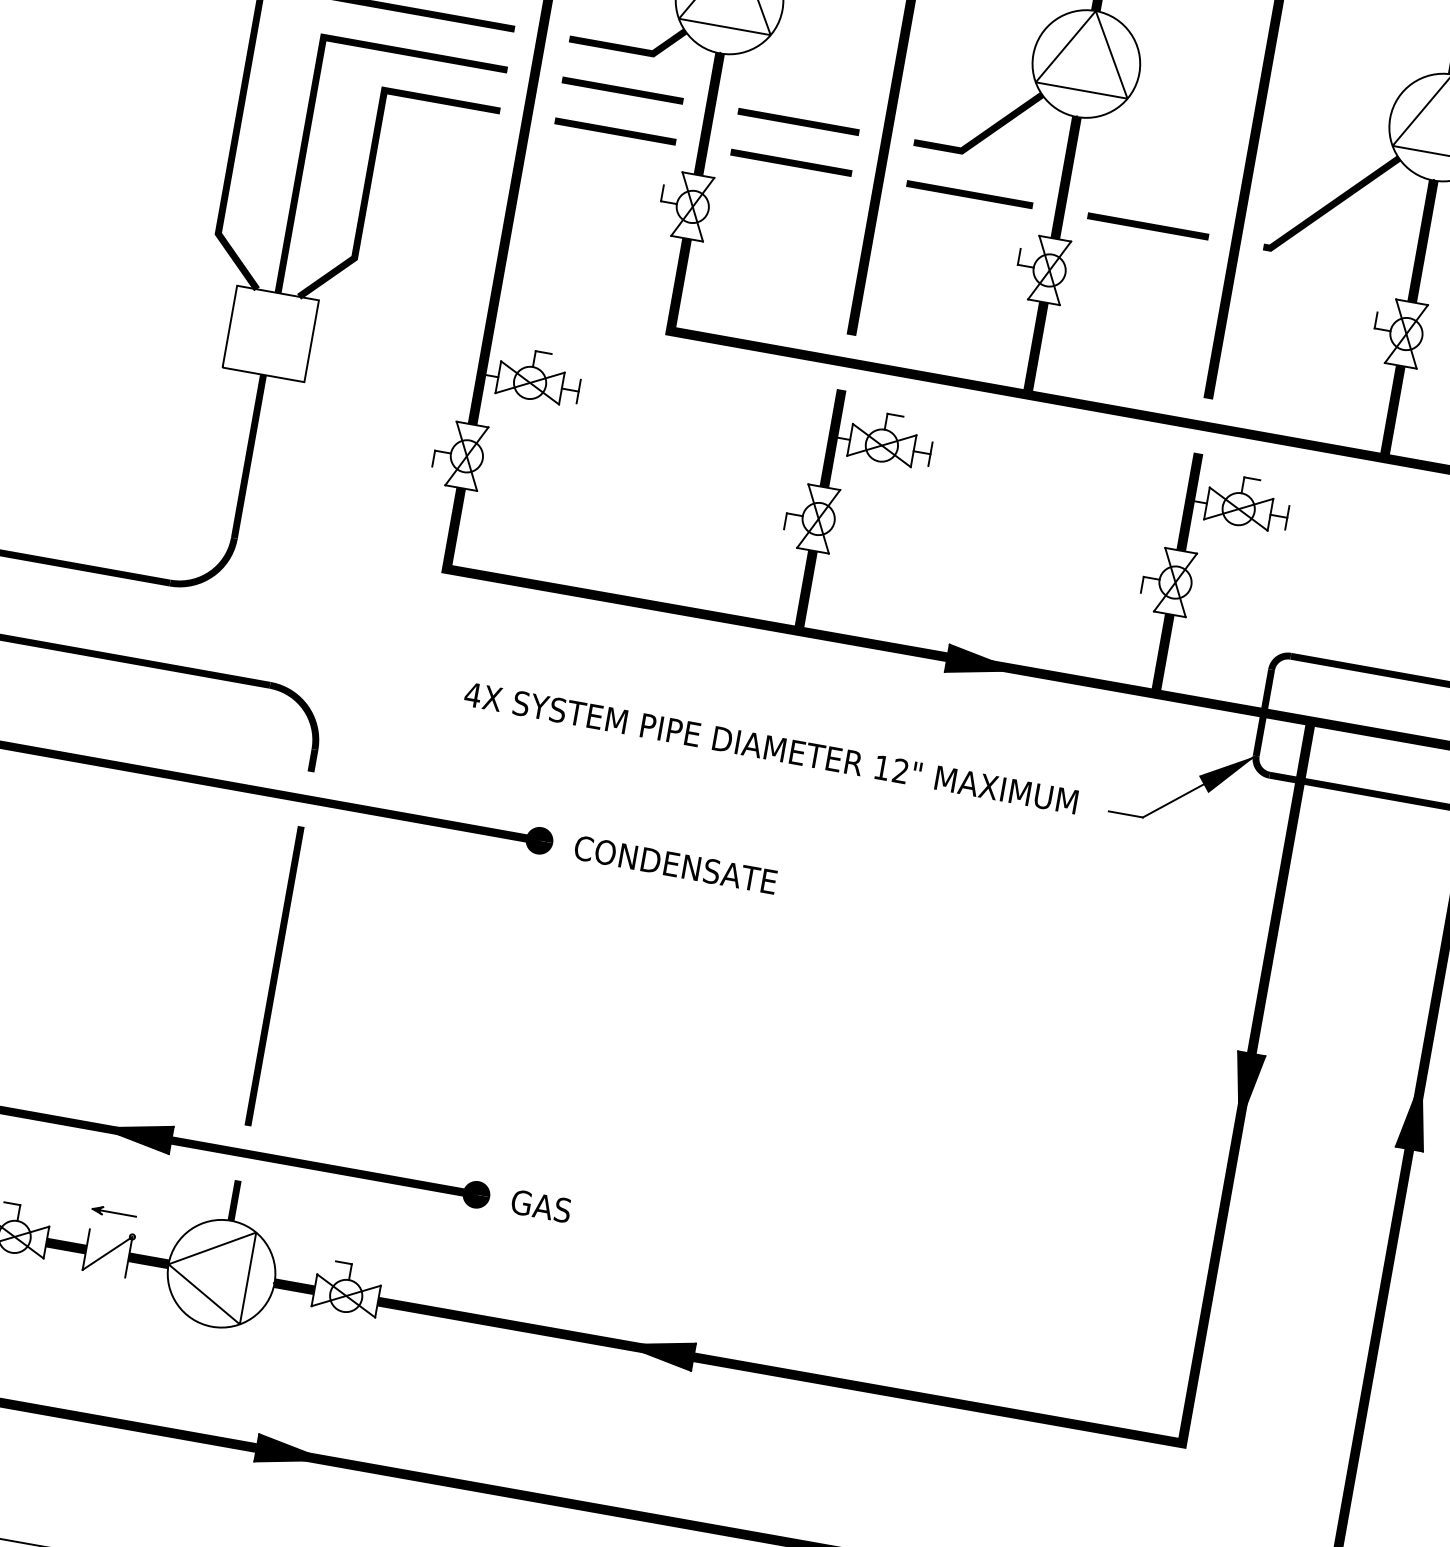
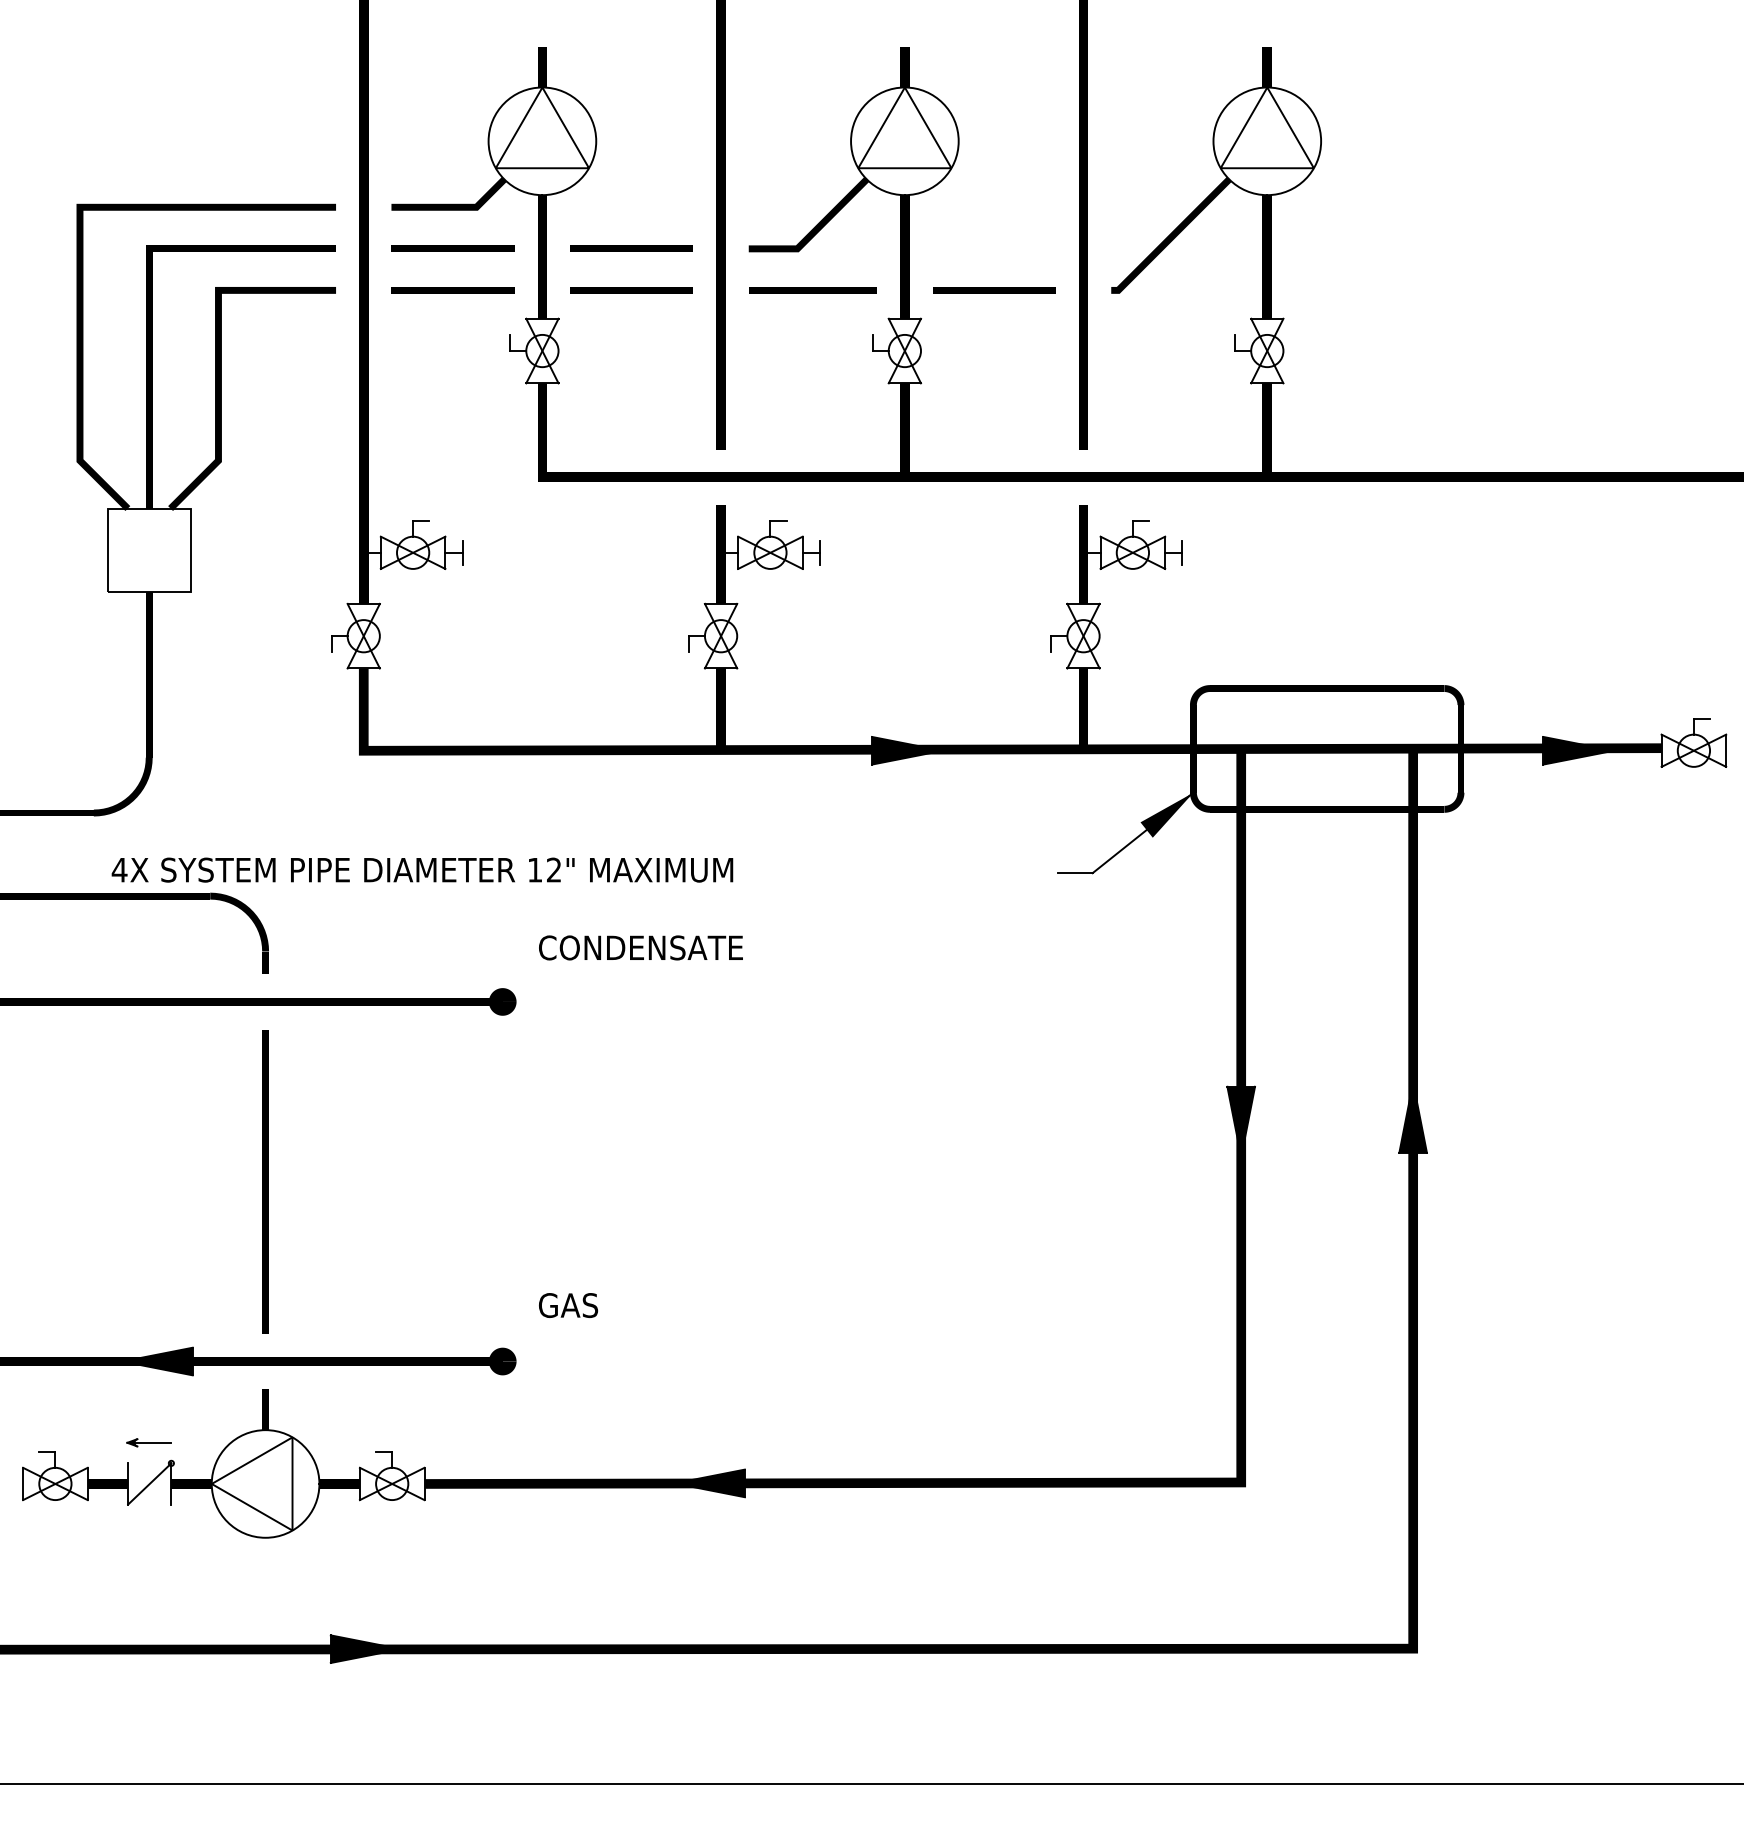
text: (771, 747) -> (422, 869), moved
text: (675, 864) -> (640, 947), moved
text: (541, 1206) -> (568, 1305), moved

